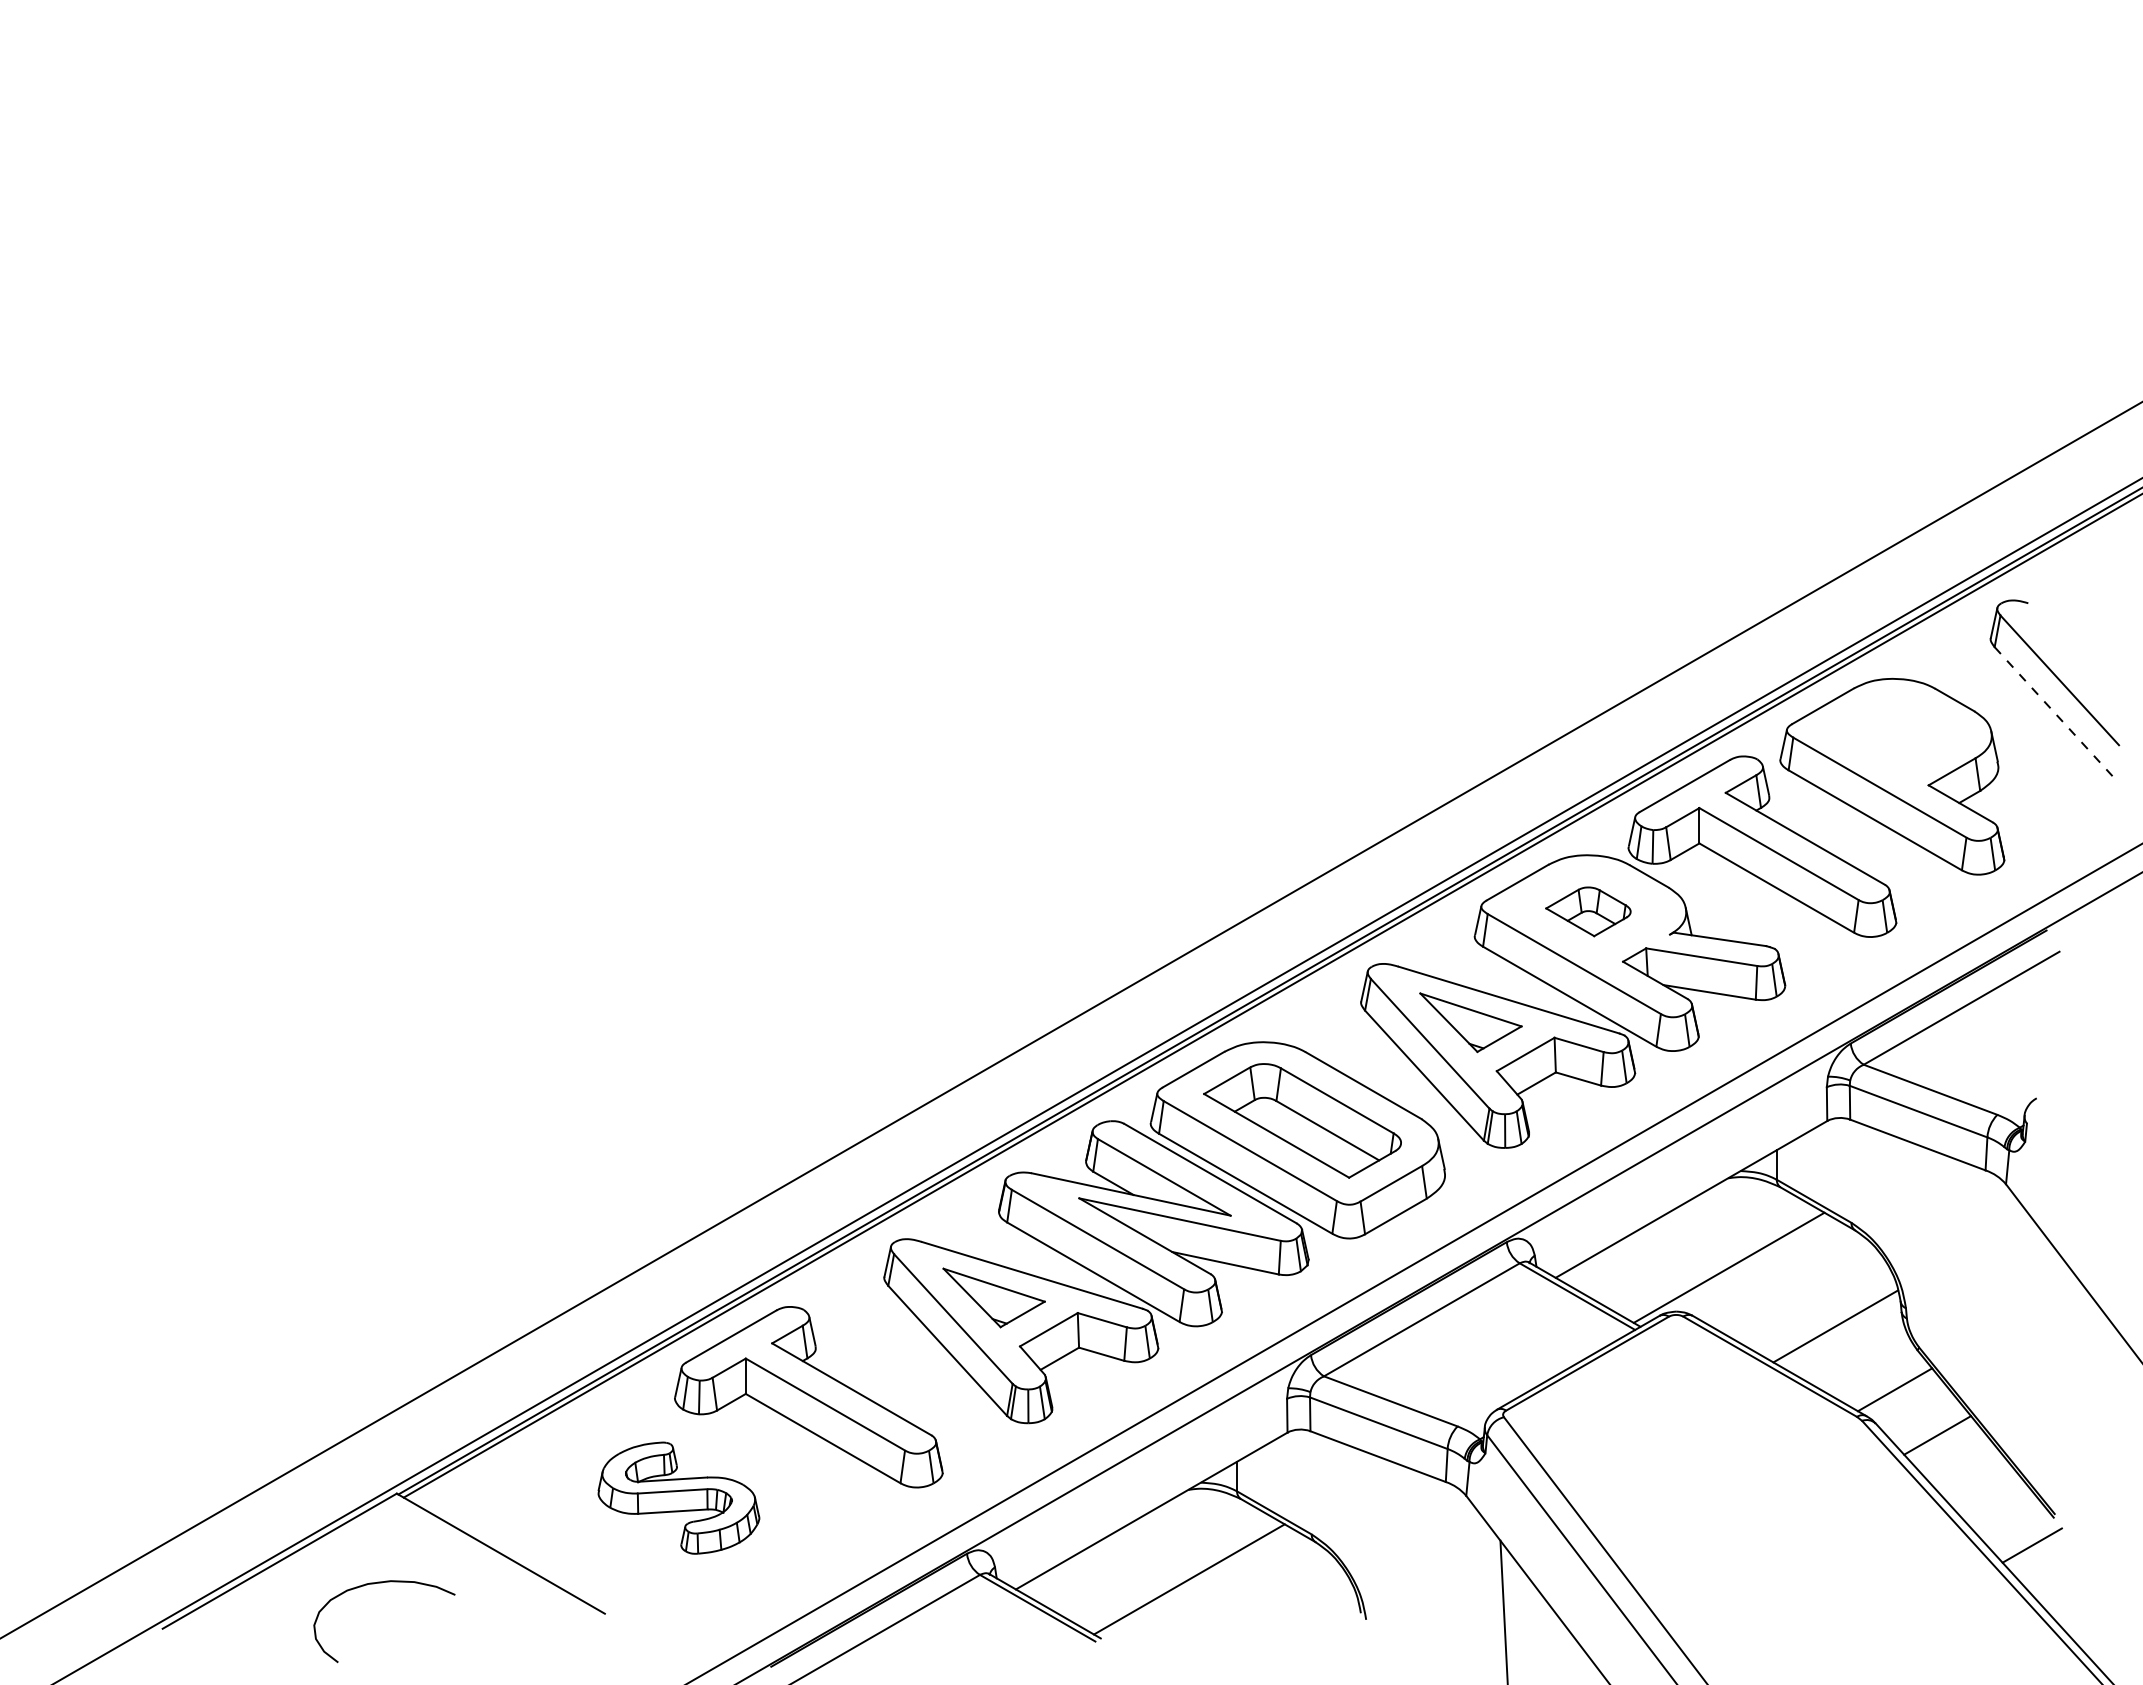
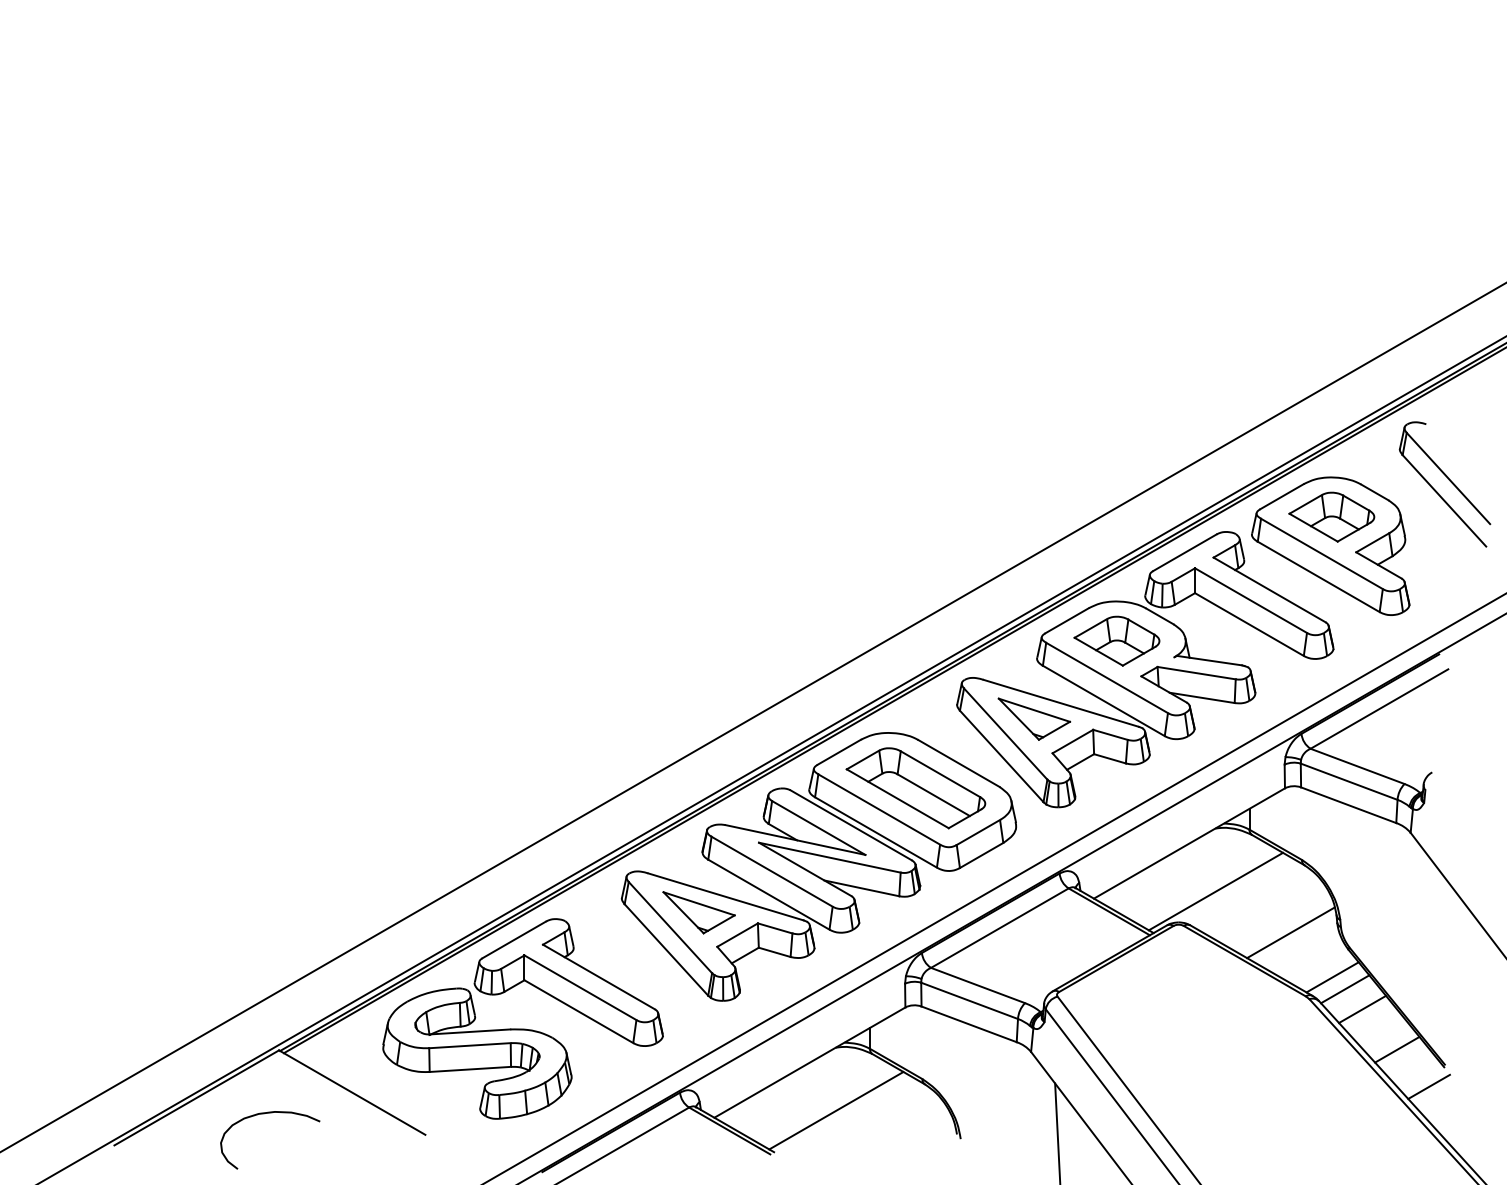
line: (2054, 712) -> (1444, 501), dashed -> solid
part: (1893, 735) -> (1331, 517), added
part: (1588, 911) -> (1117, 641), size x1.43
line: (1912, 1406) -> (1344, 989), added
line: (1986, 1492) -> (1396, 1049), added
part: (678, 1497) -> (477, 1053), size x1.67

